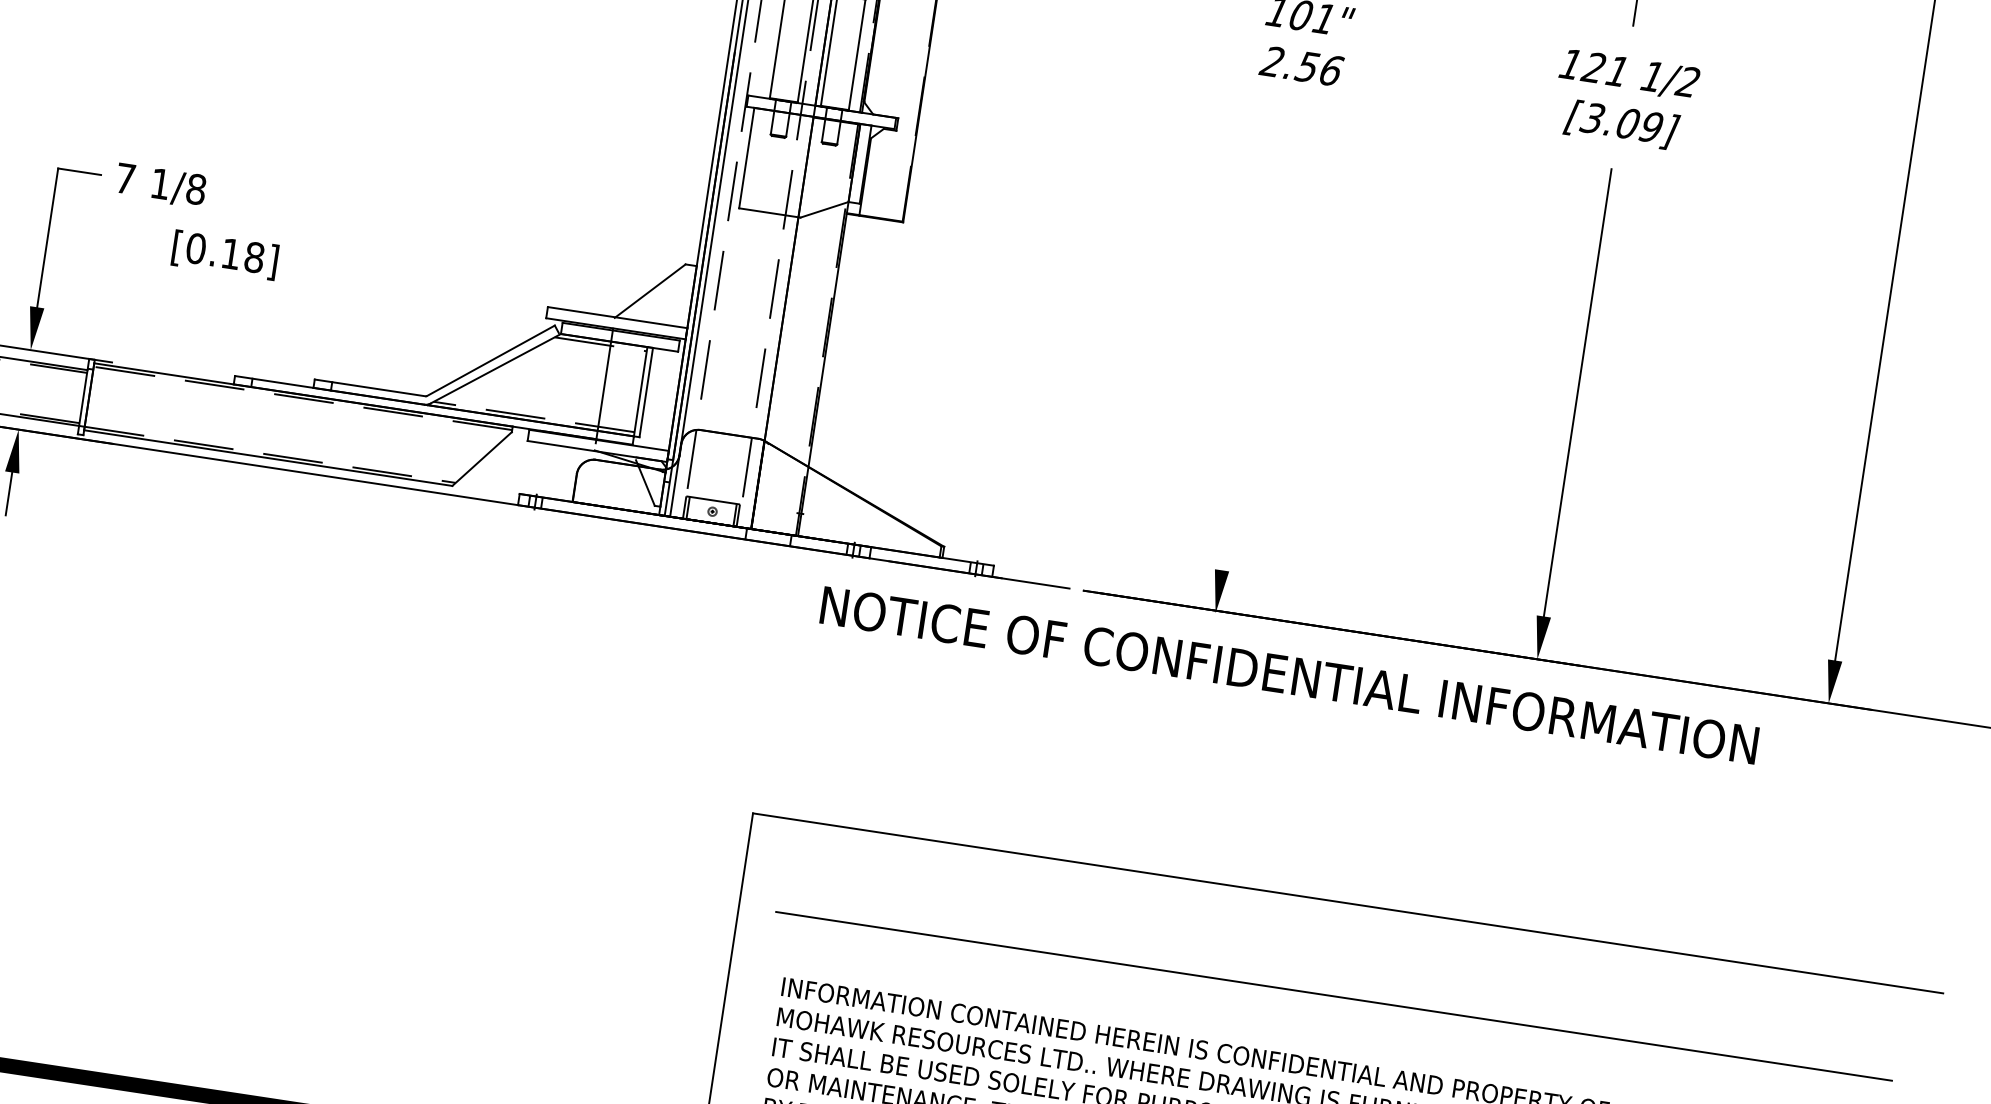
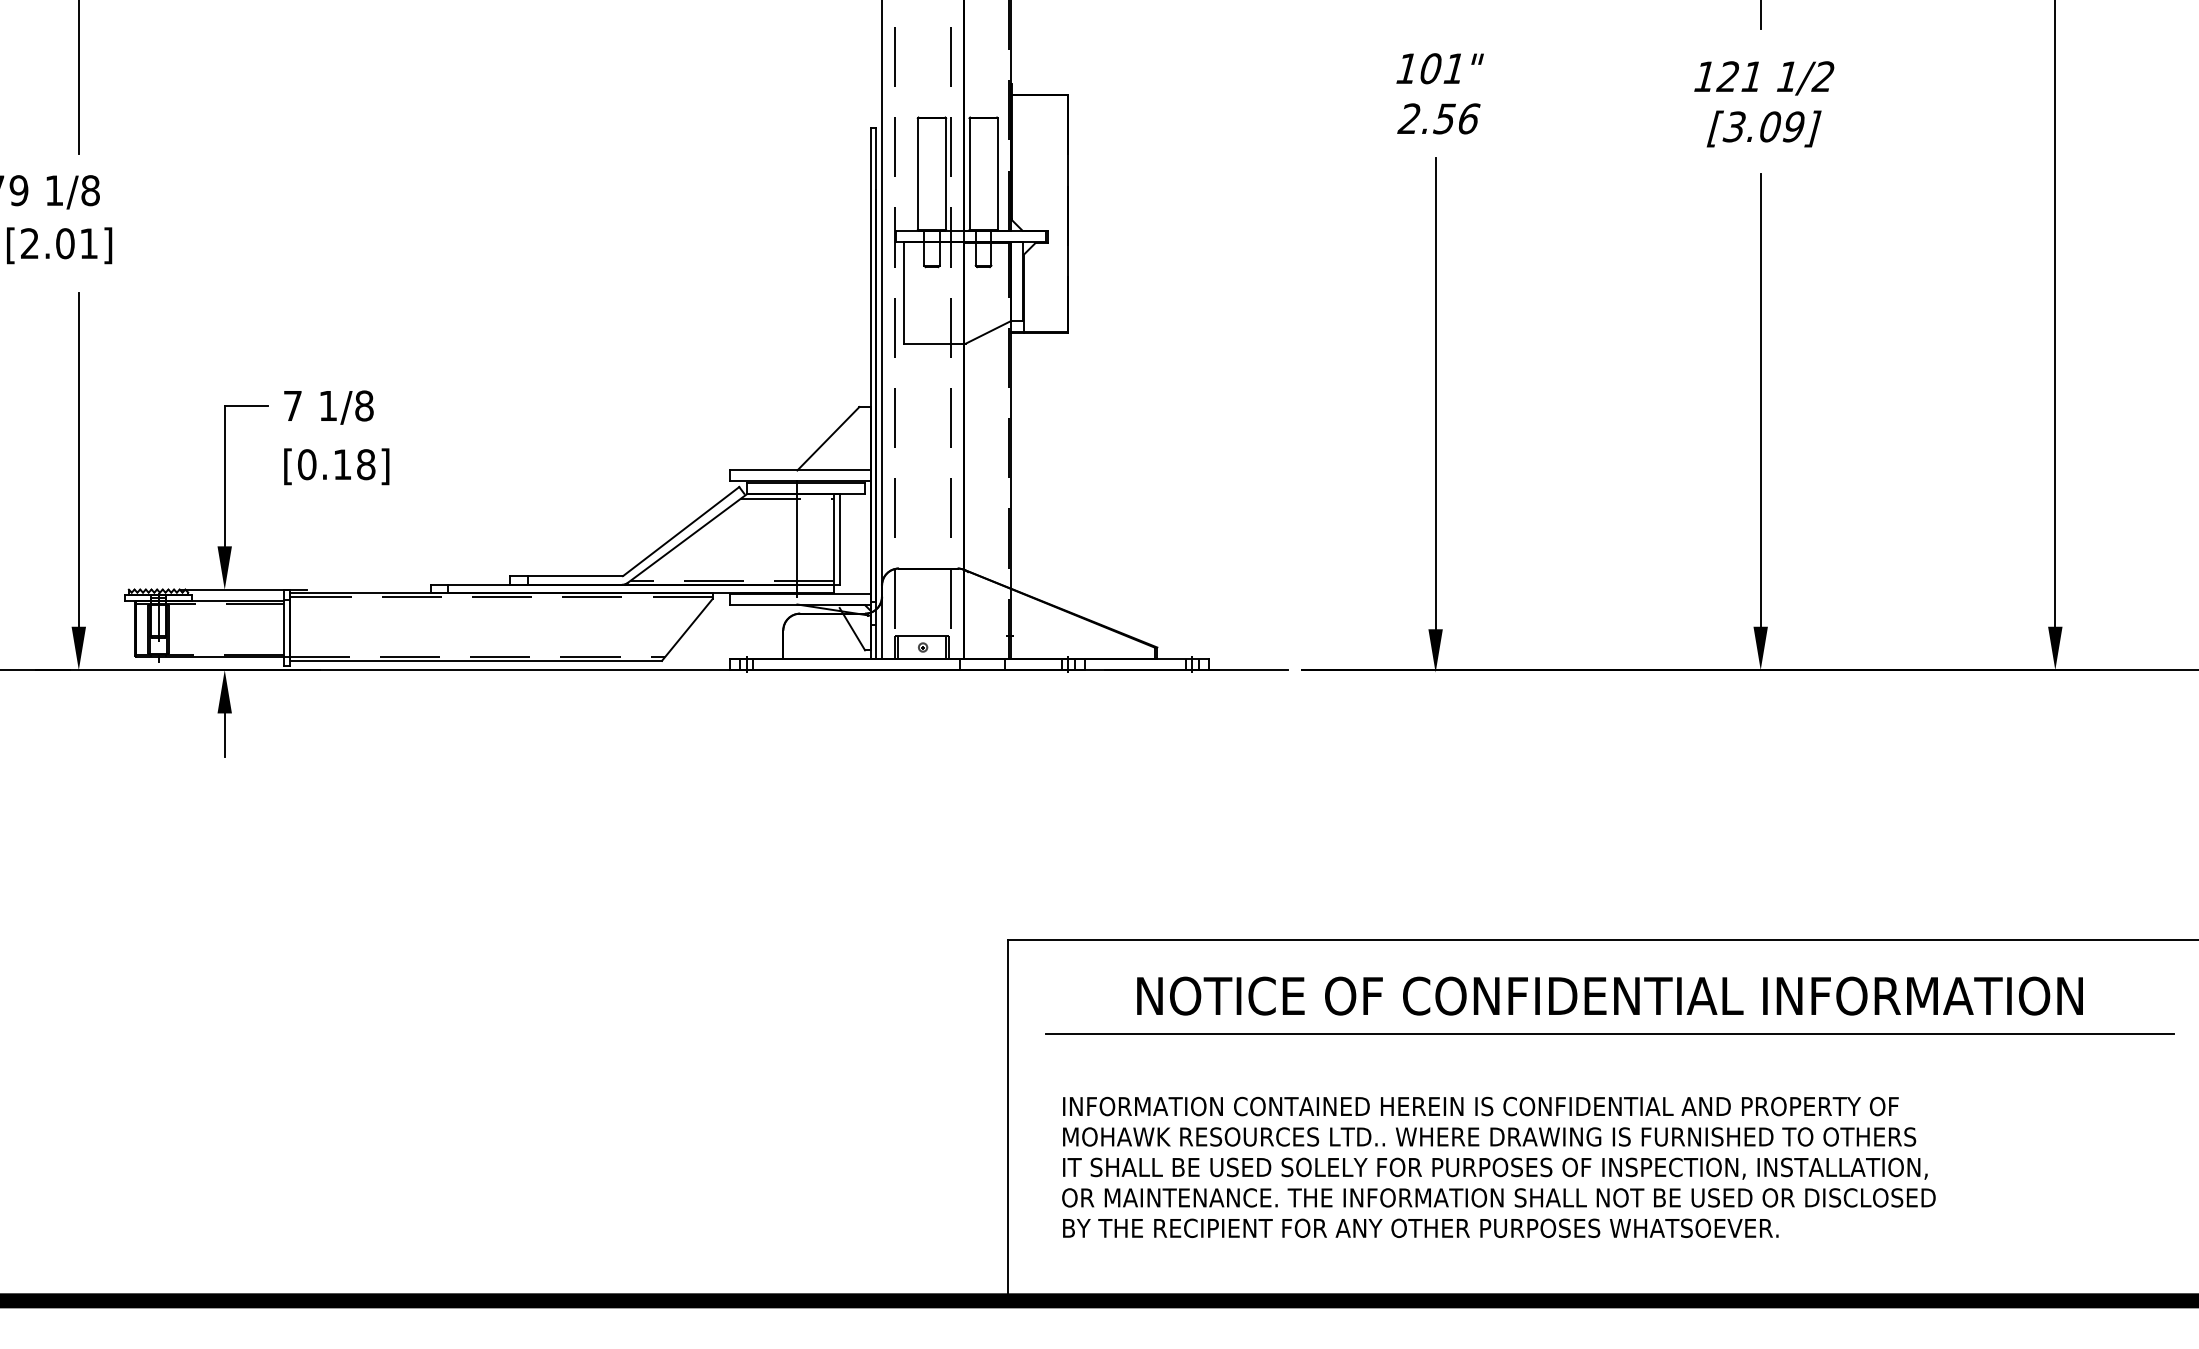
text: (224, 254) -> (336, 466), moved
line: (1257, 337) -> (1435, 393), added
text: (1289, 674) -> (1609, 995), moved

